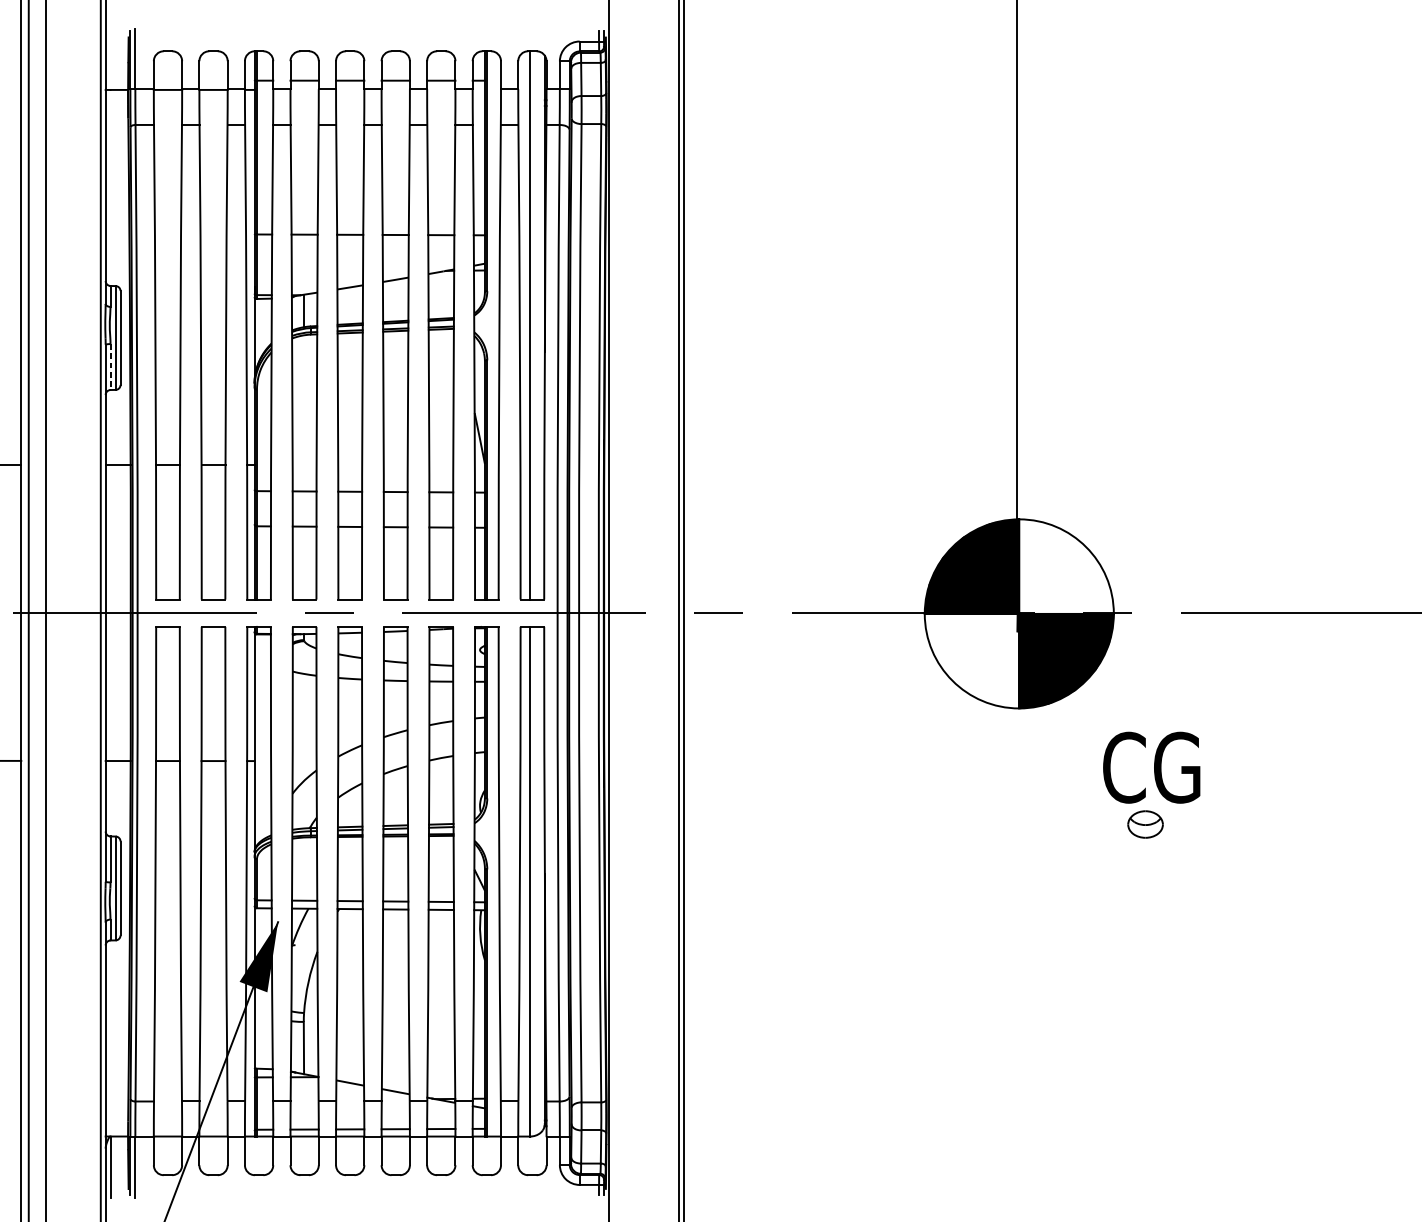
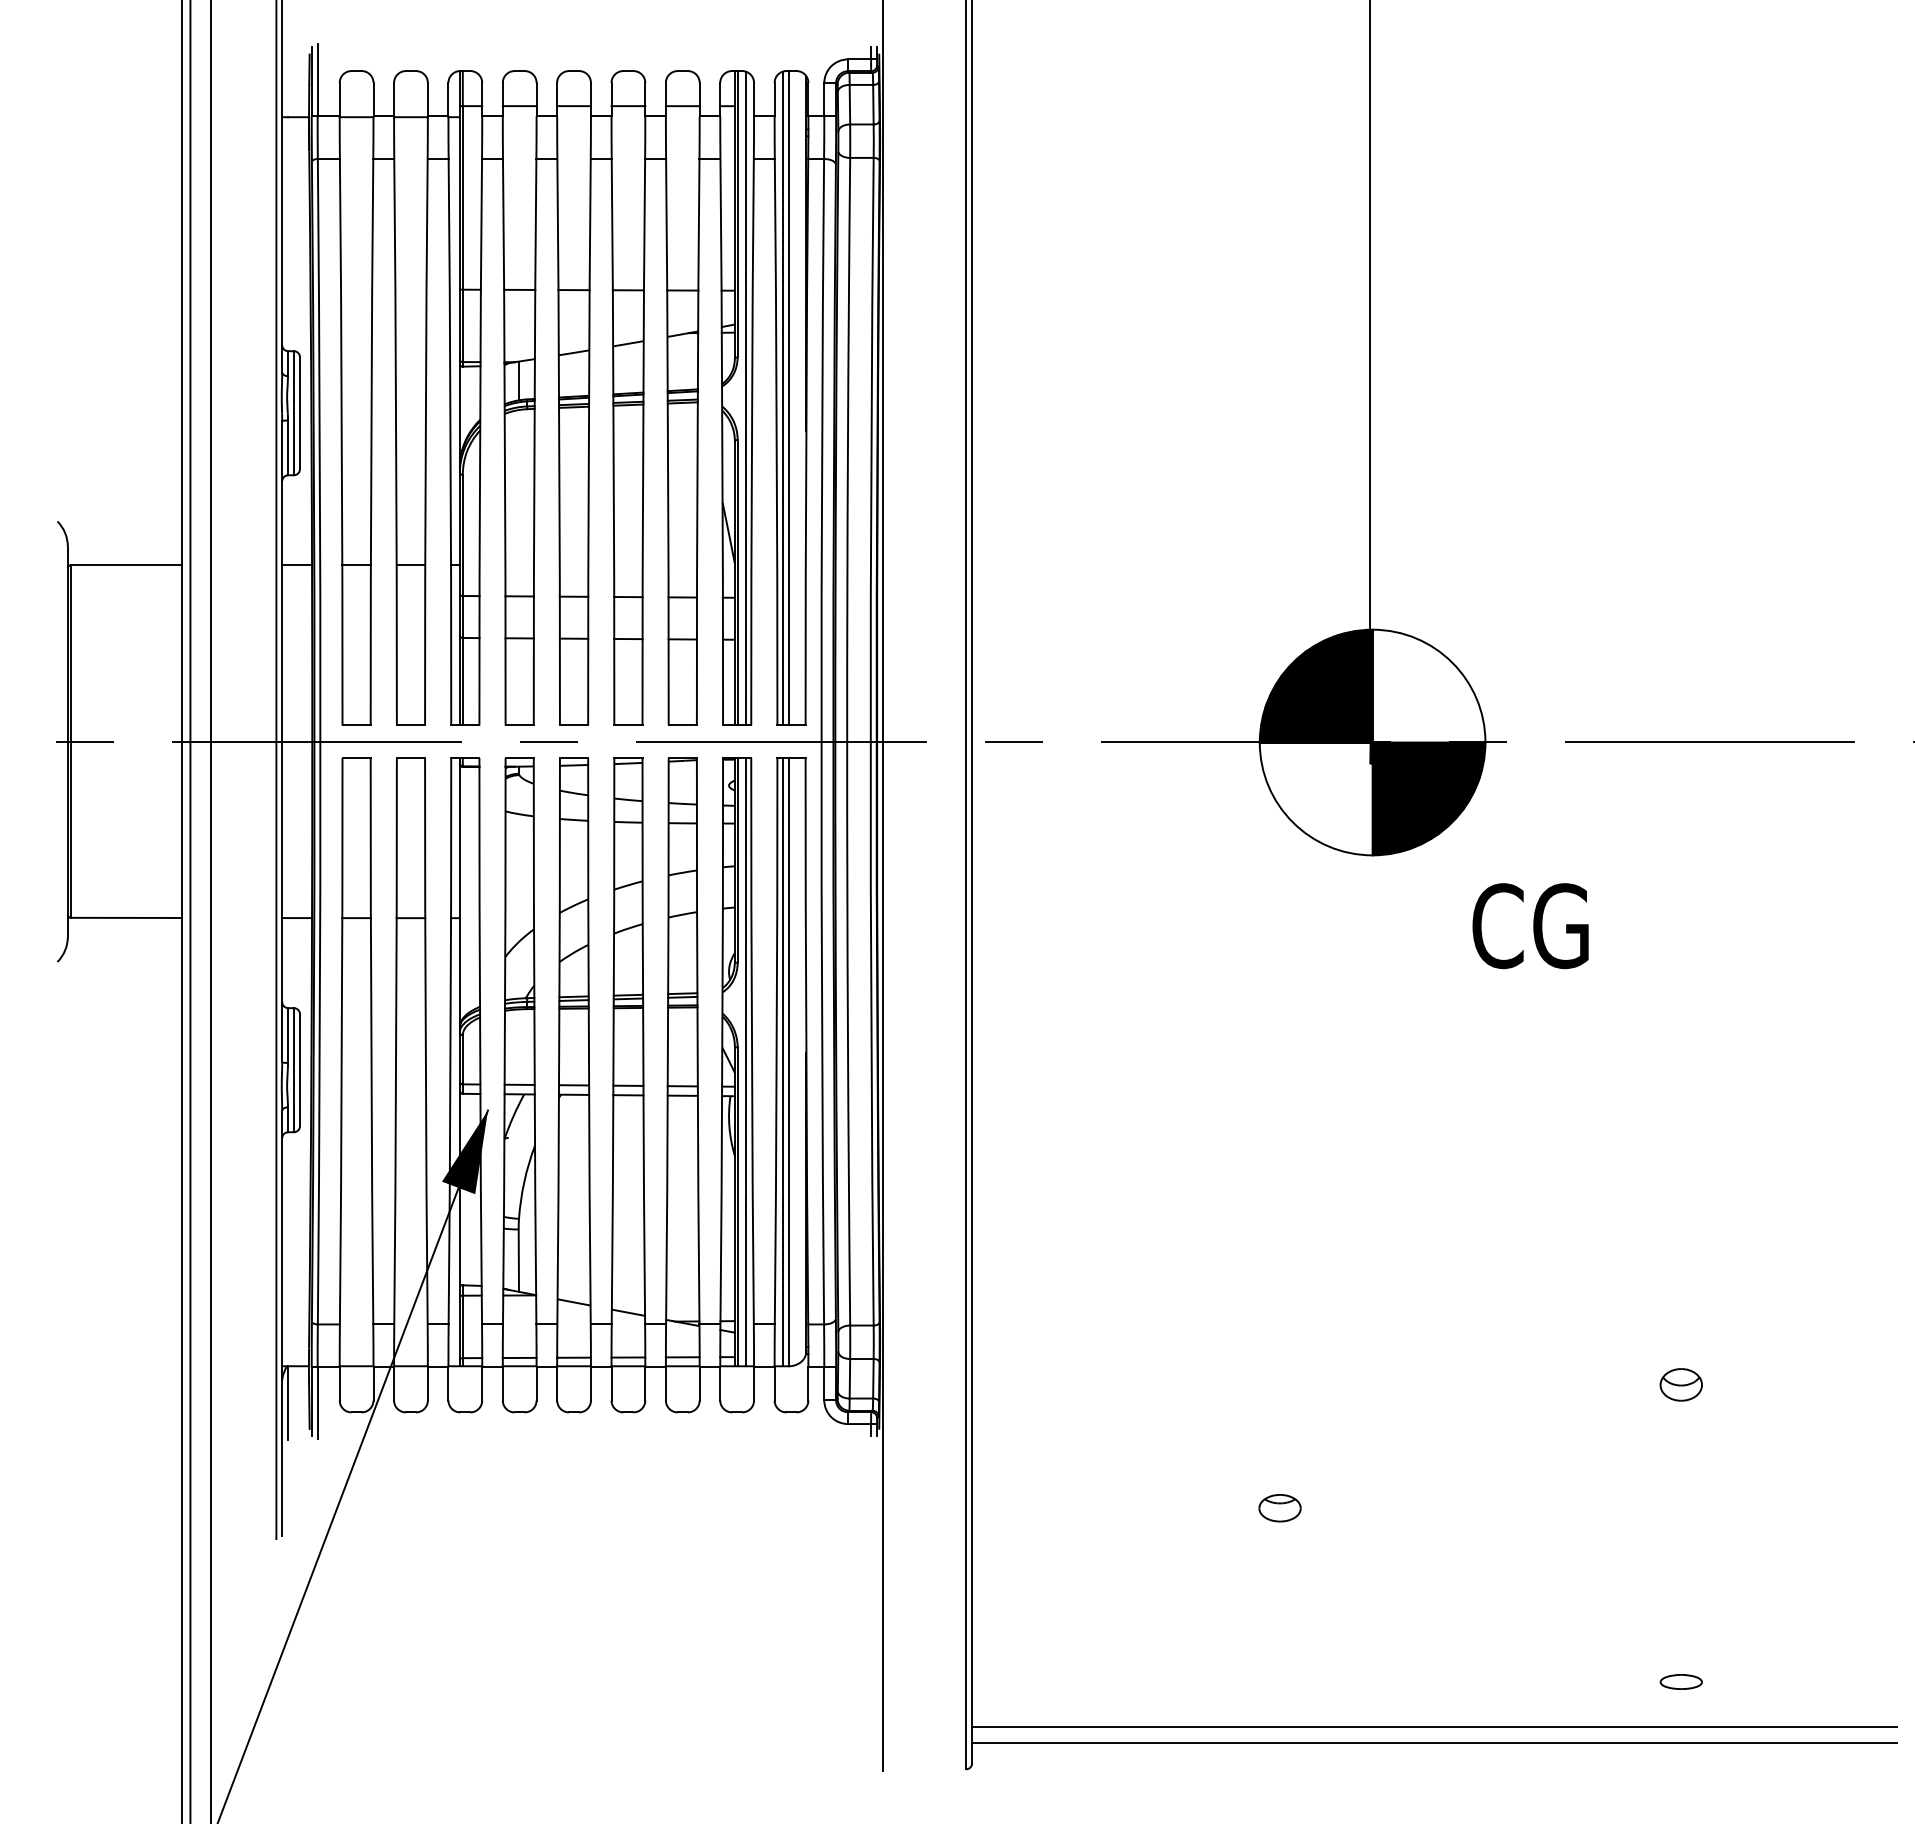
line: (494, 325) -> (746, 398), added
line: (525, 325) -> (783, 398), added
line: (110, 367) -> (288, 448), dashed -> solid
part: (1144, 824) -> (1680, 1384), moved
line: (494, 882) -> (746, 1062), added
line: (525, 882) -> (783, 1062), added

